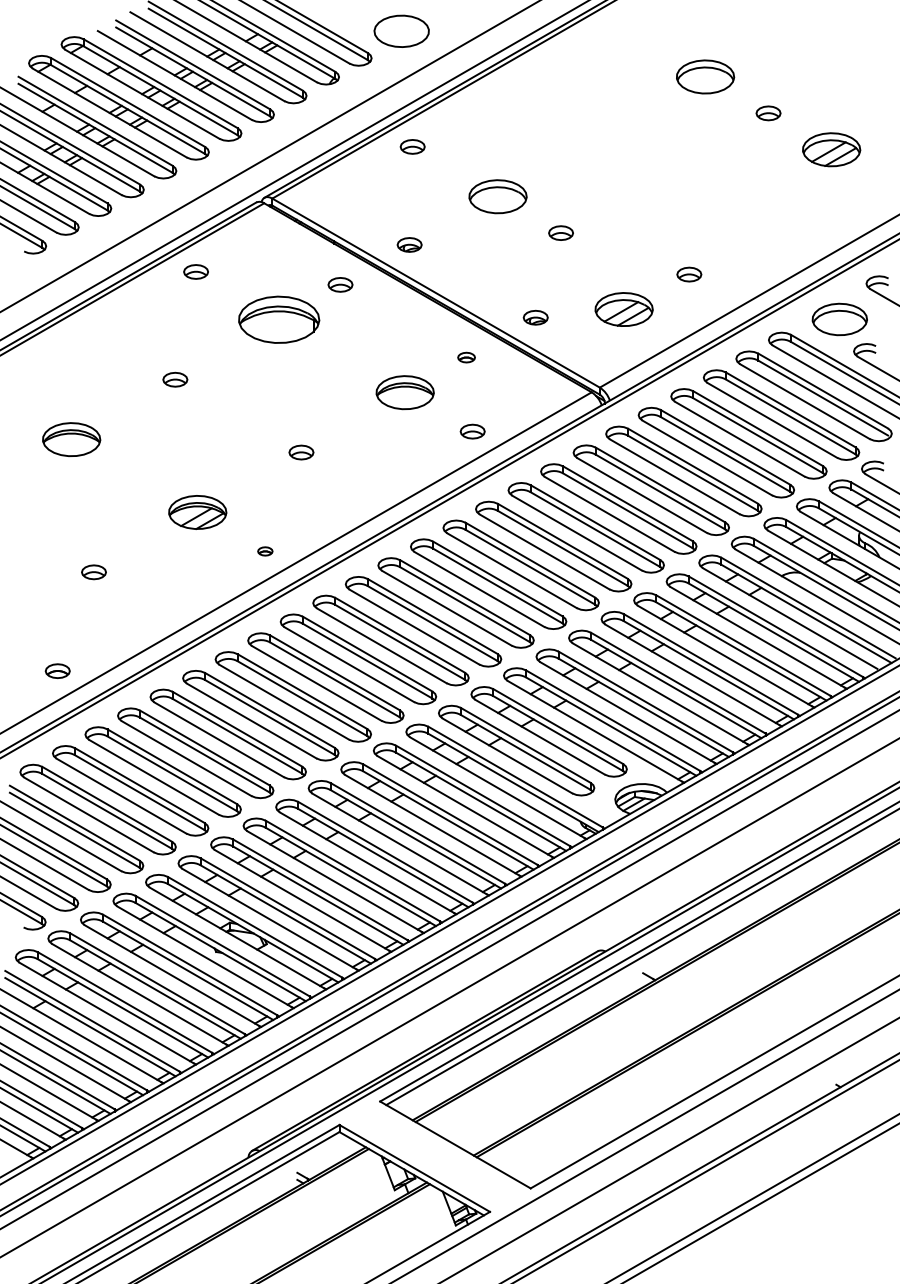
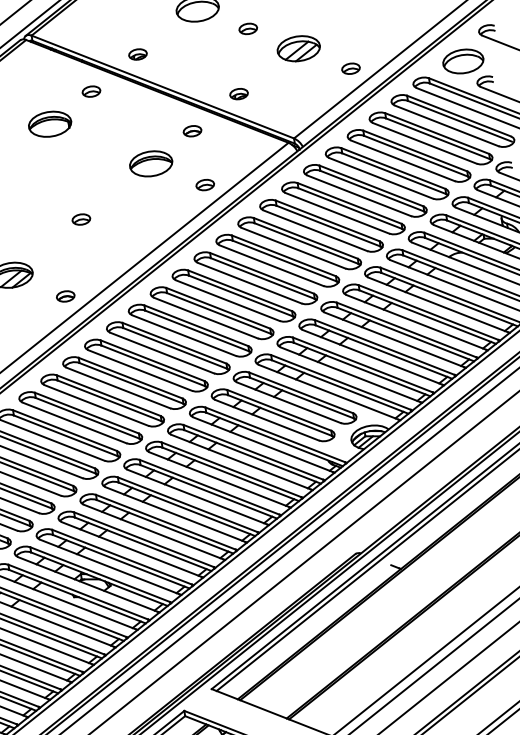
part: (689, 274) -> (351, 68), moved
part: (623, 309) -> (298, 48), moved
part: (278, 319) -> (49, 124), size x0.71
part: (466, 357) -> (192, 131), size x1.43
part: (265, 551) -> (65, 296), size x1.67

